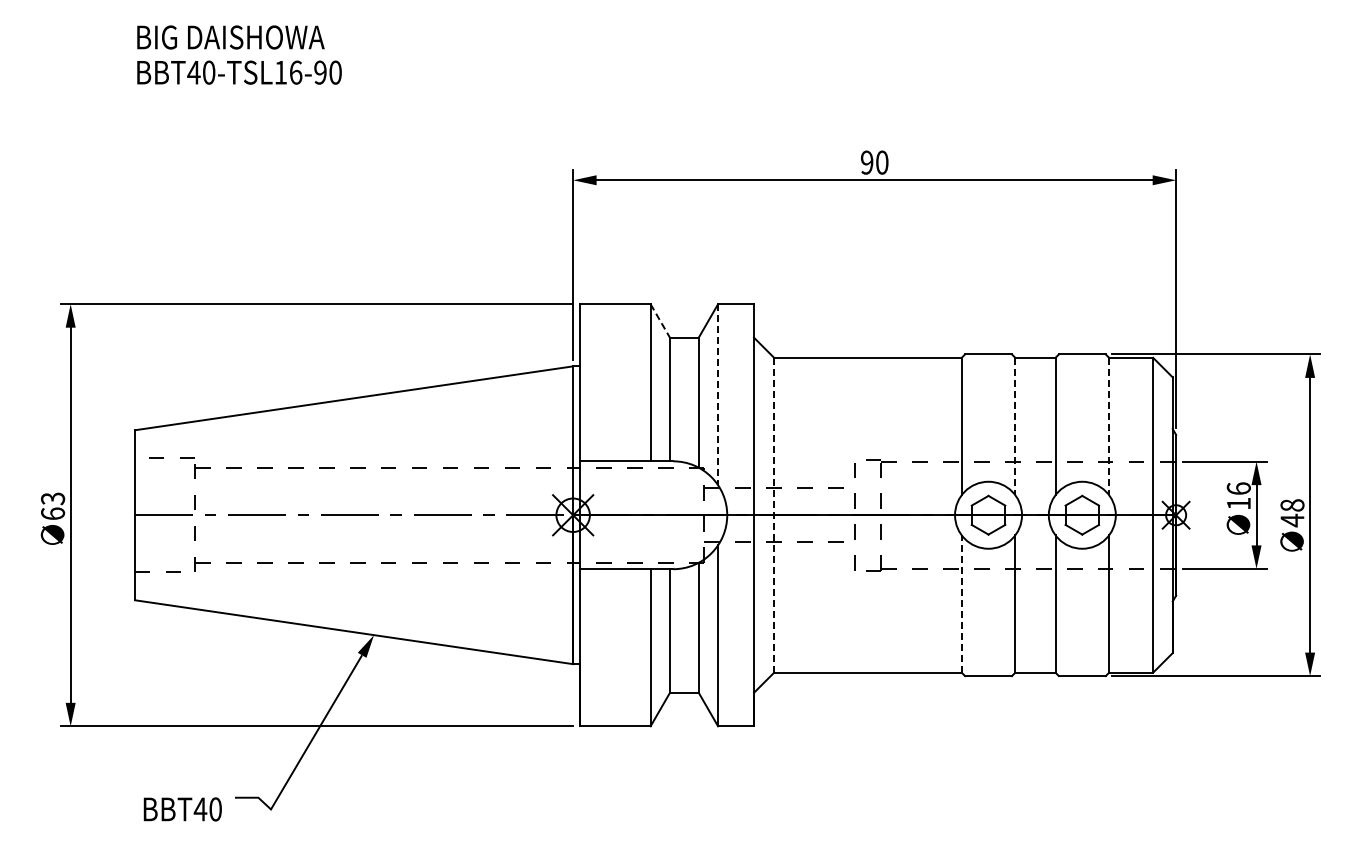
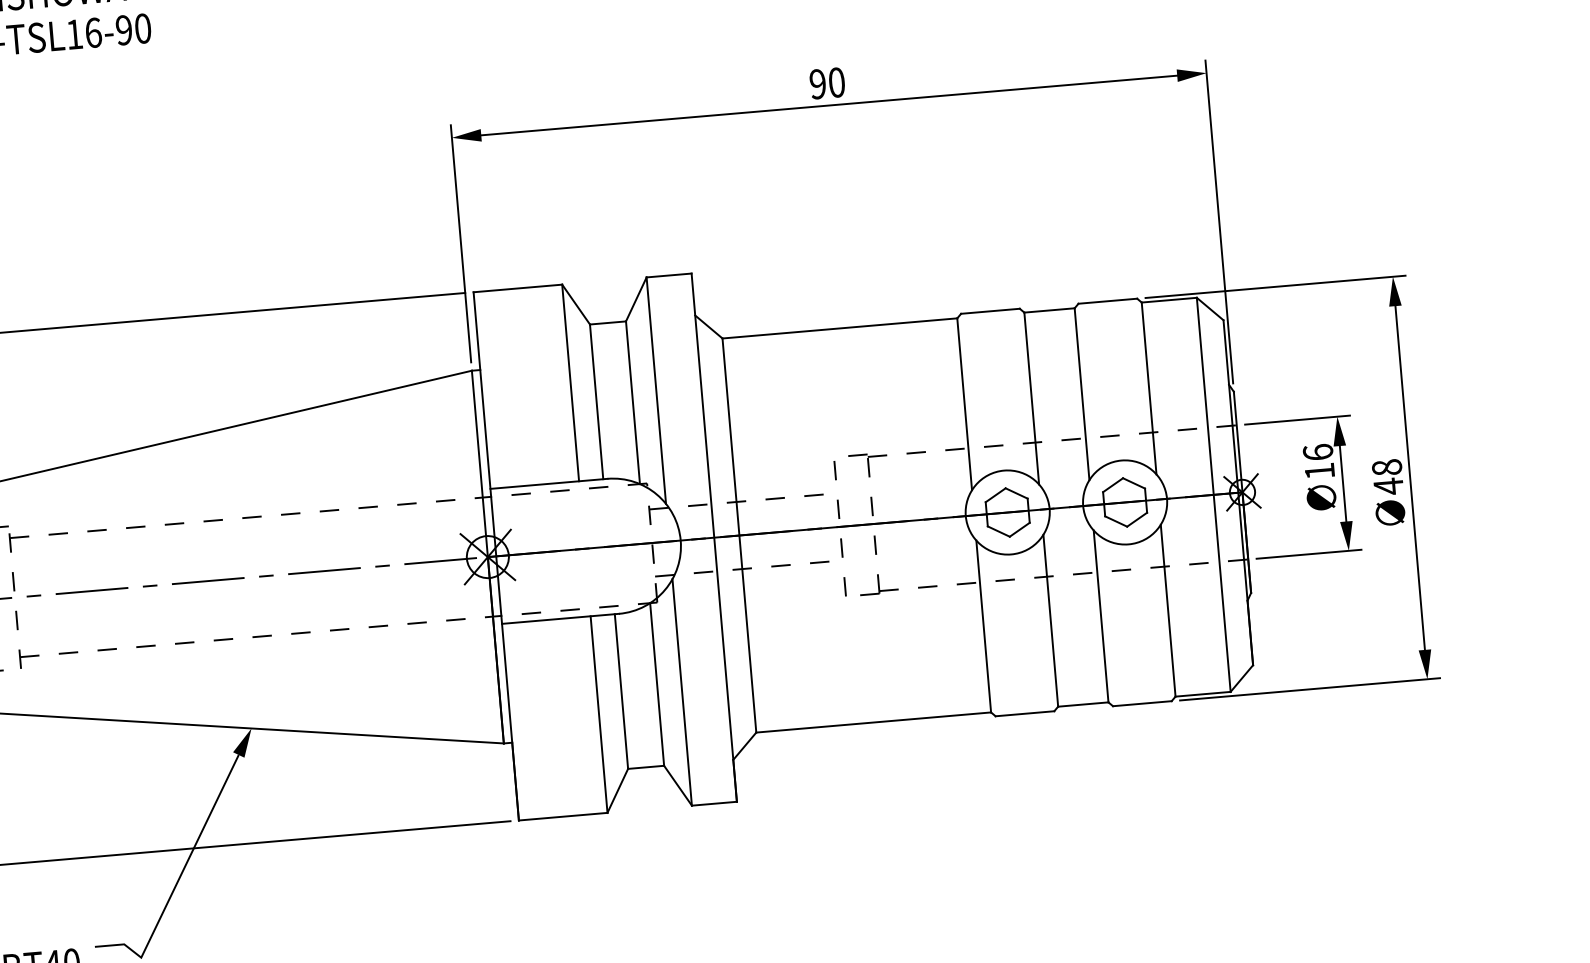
line: (660, 321) -> (576, 305), dashed -> solid
line: (718, 395) -> (656, 391), dashed -> solid
line: (1015, 426) -> (1031, 398), dashed -> solid
line: (1109, 426) -> (1149, 388), dashed -> solid
line: (774, 514) -> (739, 534), dashed -> solid
line: (961, 604) -> (983, 627), dashed -> solid

